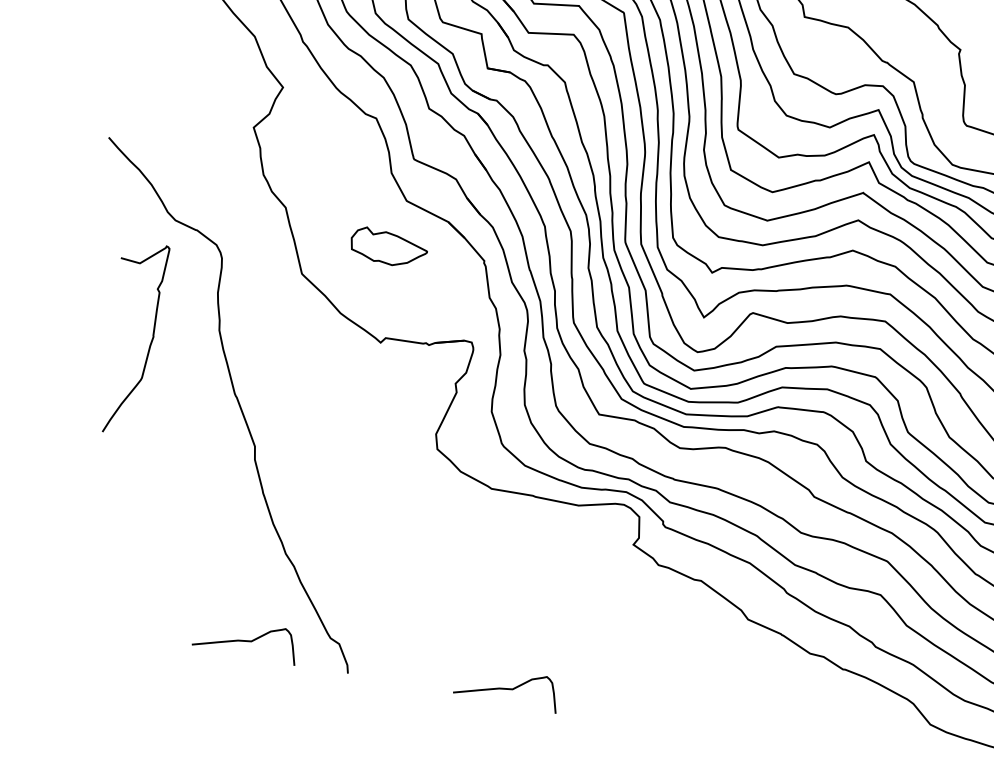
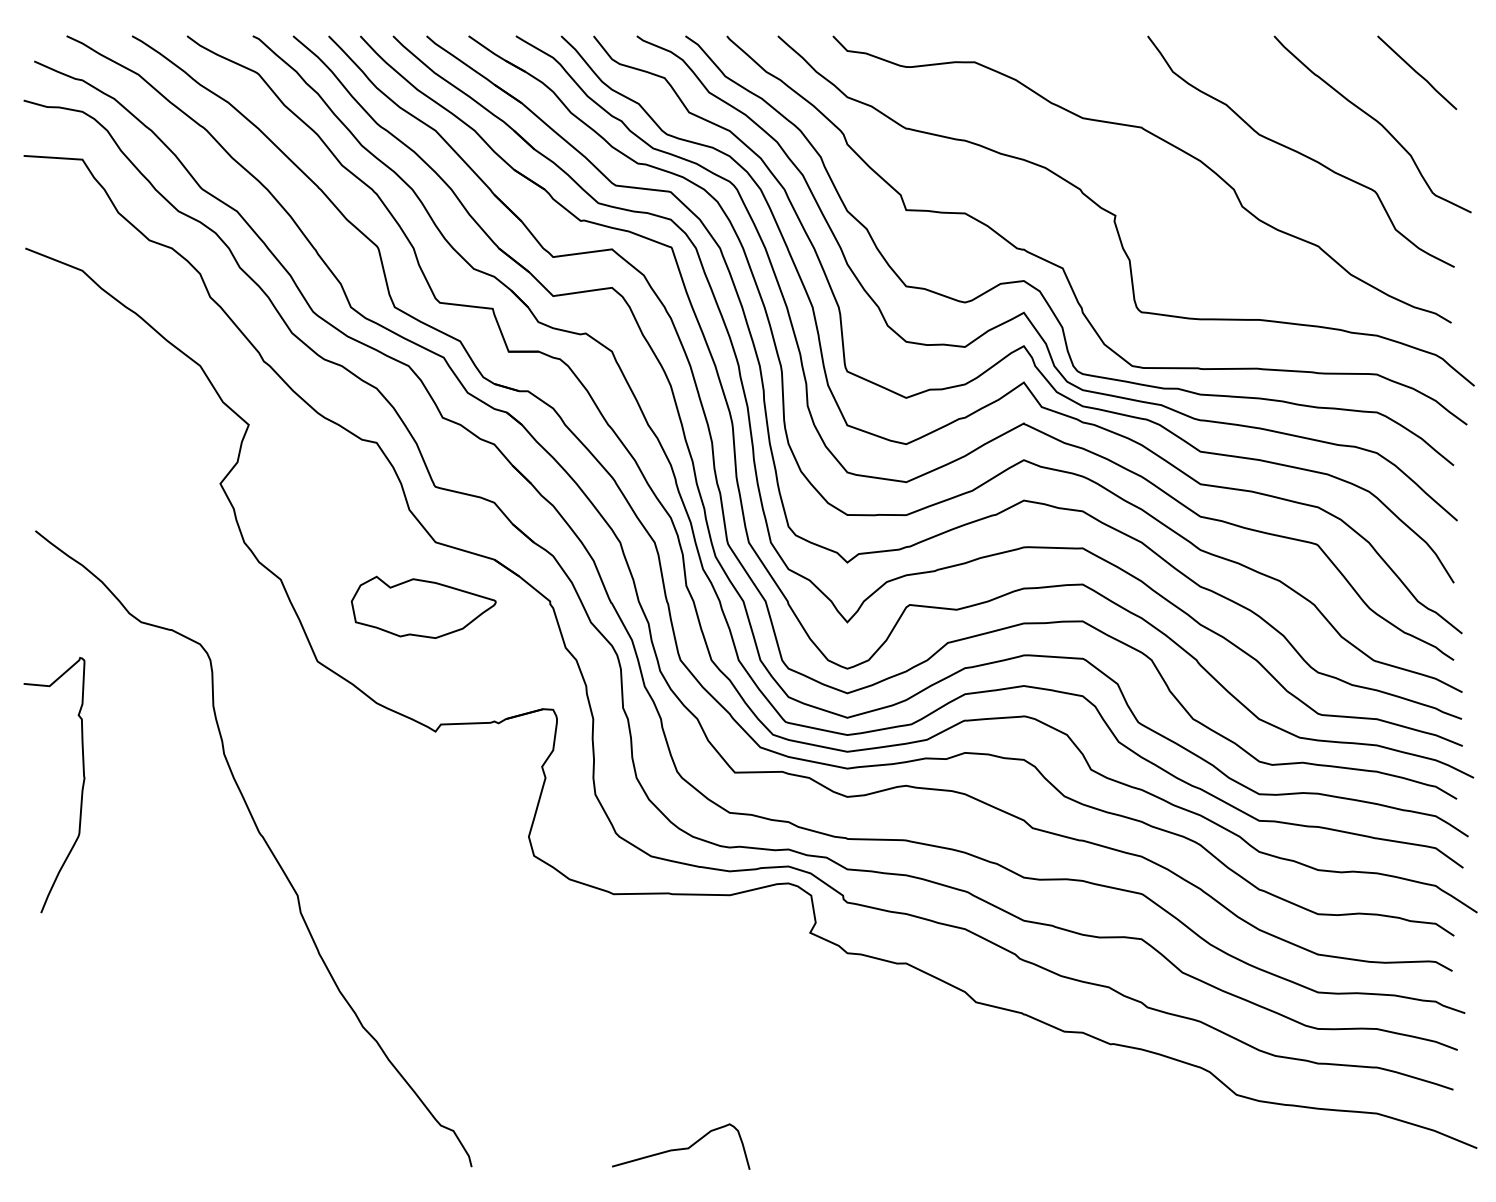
part: (388, 247) -> (423, 606), size x1.43
curve: (149, 344) -> (81, 788), moved
curve: (246, 640) -> (332, 1148), removed

